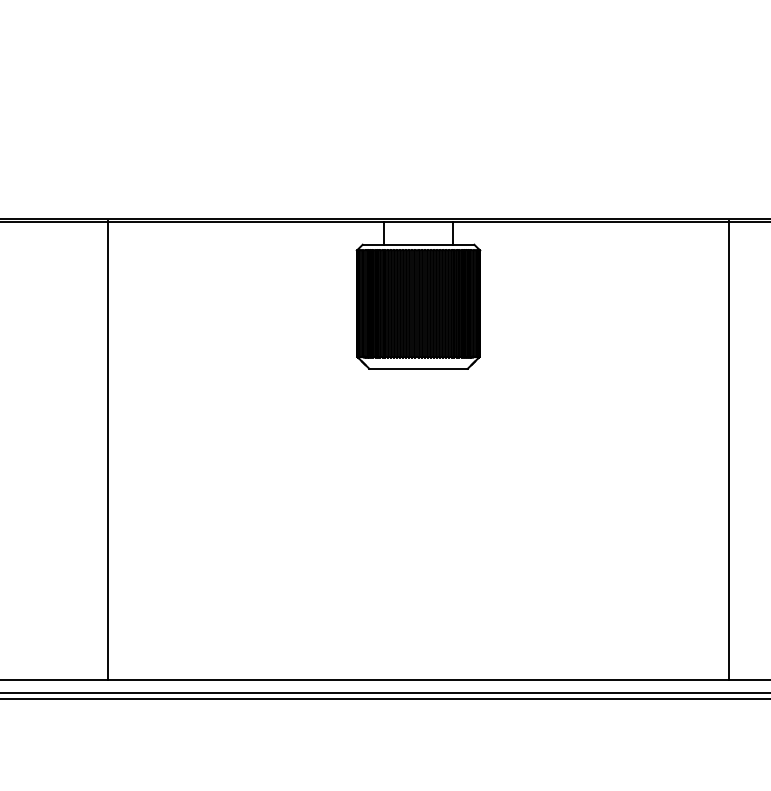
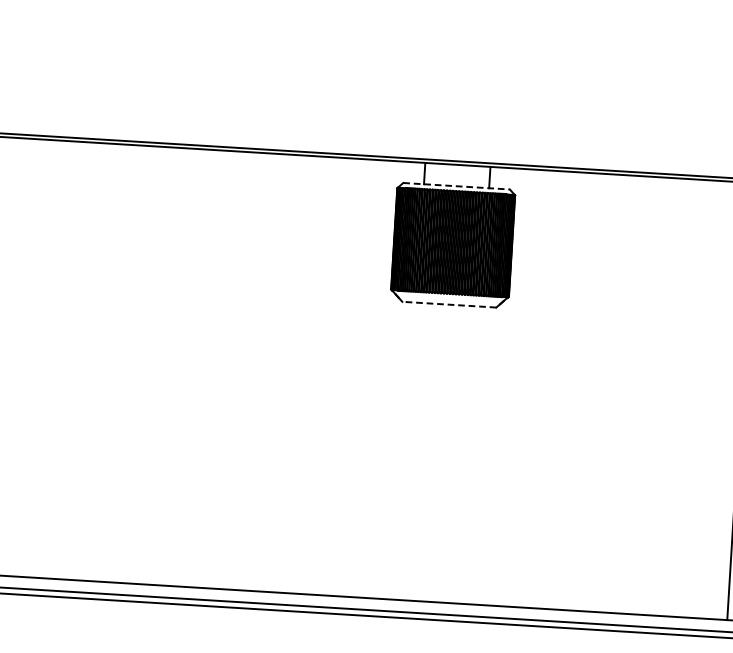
line: (418, 244) -> (456, 186), solid -> dashed
line: (418, 368) -> (449, 304), solid -> dashed
line: (108, 450) -> (148, 364), removed

